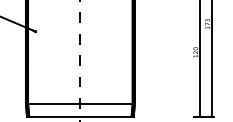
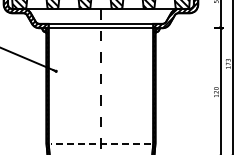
line: (79, 103) -> (100, 143), solid -> dashed

